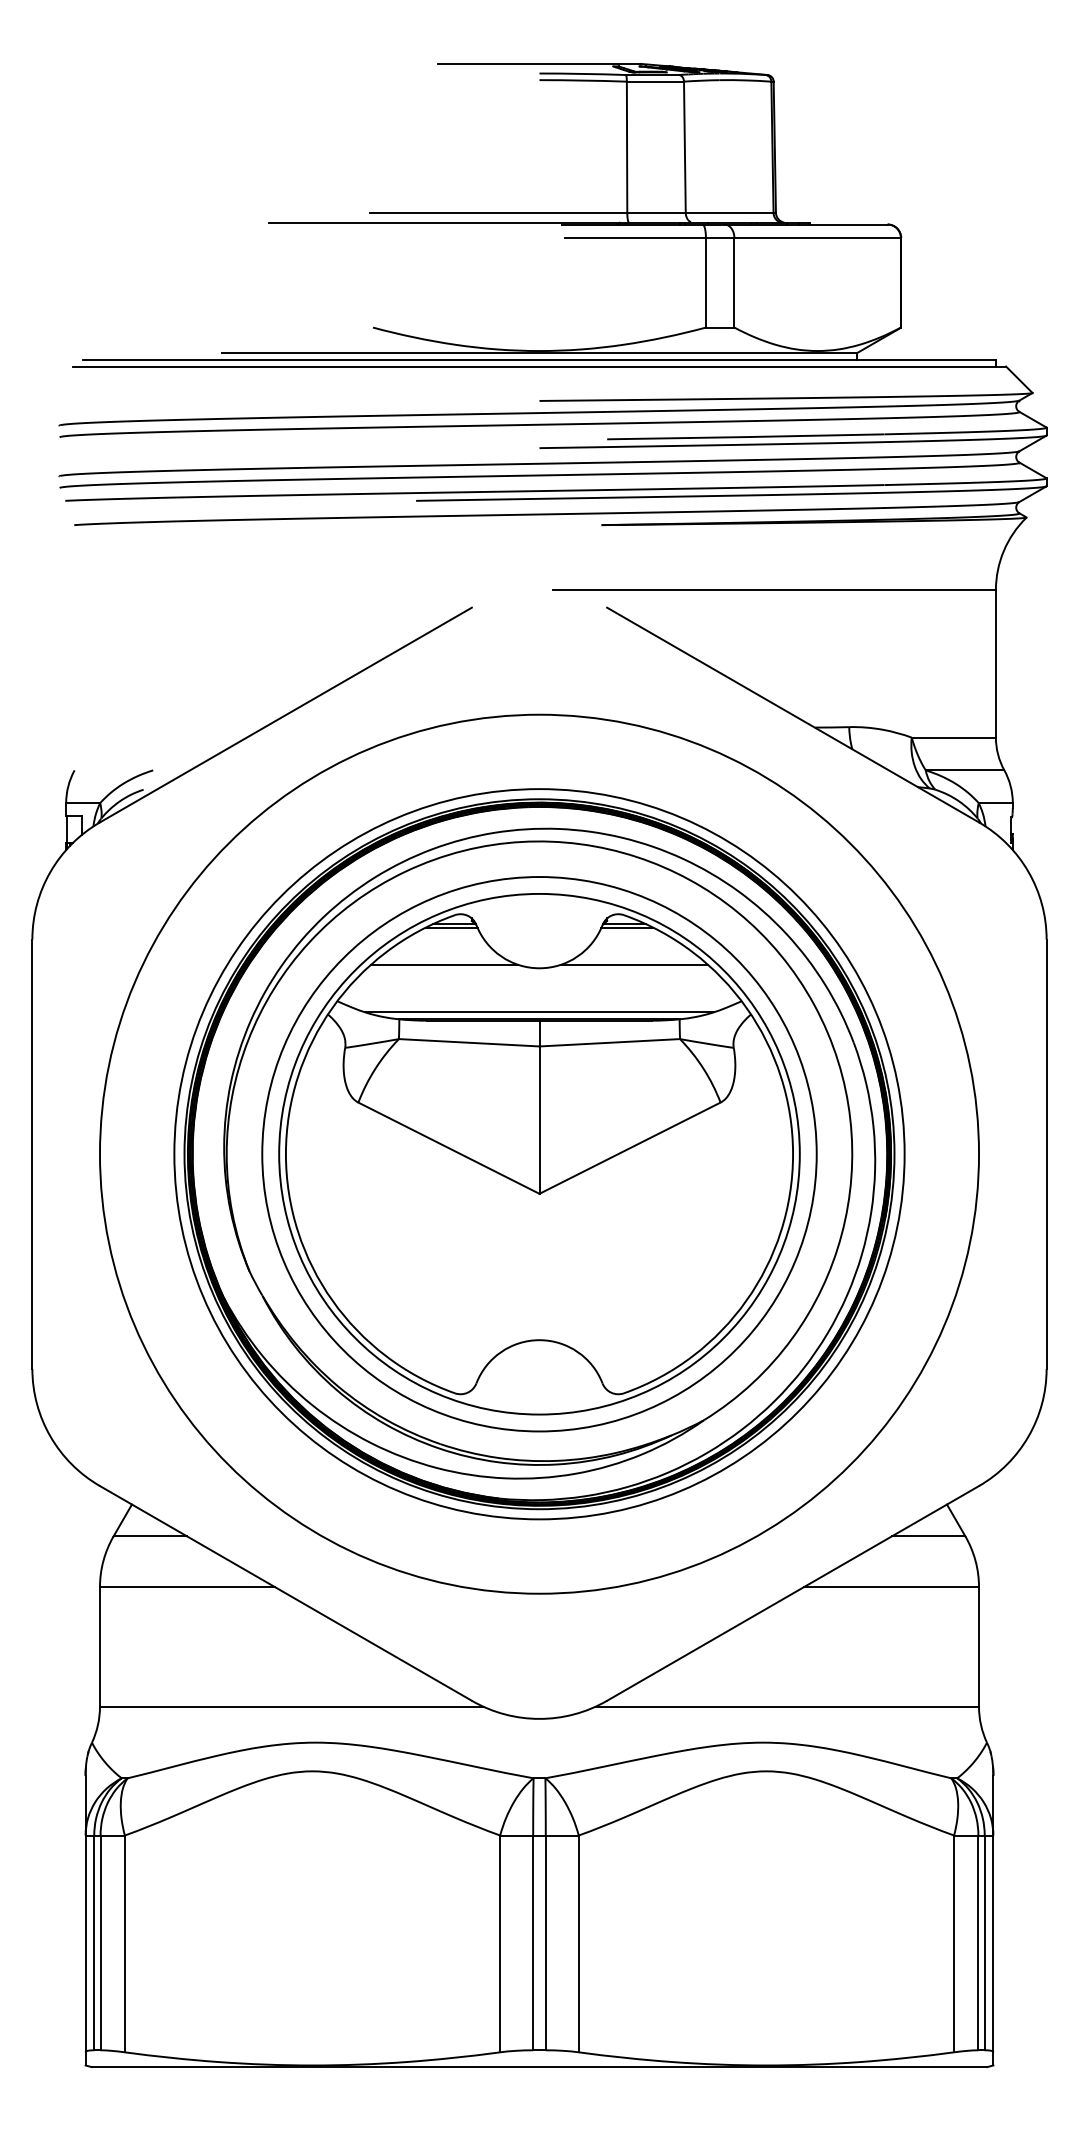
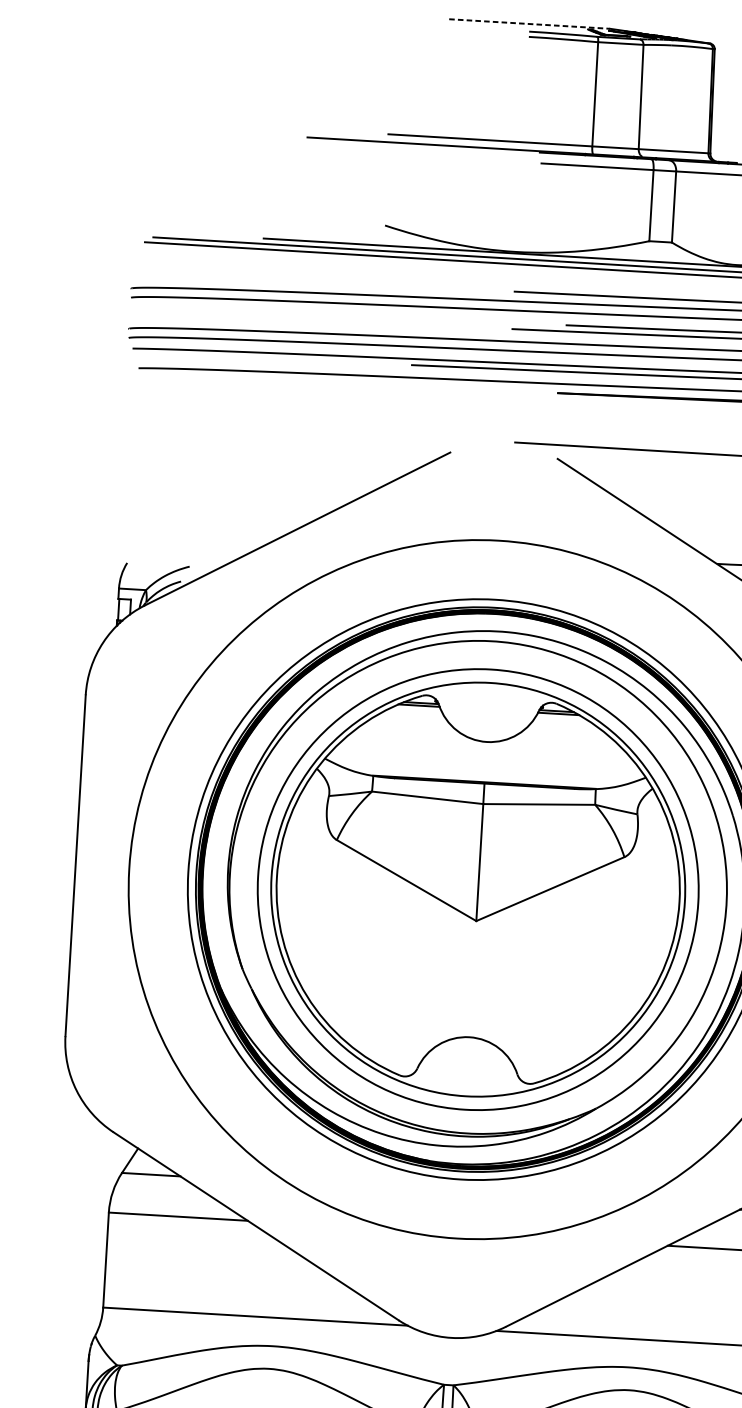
line: (539, 63) -> (529, 23), solid -> dashed
line: (444, 964) -> (411, 734), removed
line: (634, 964) -> (562, 743), removed
line: (539, 1012) -> (484, 777), removed

